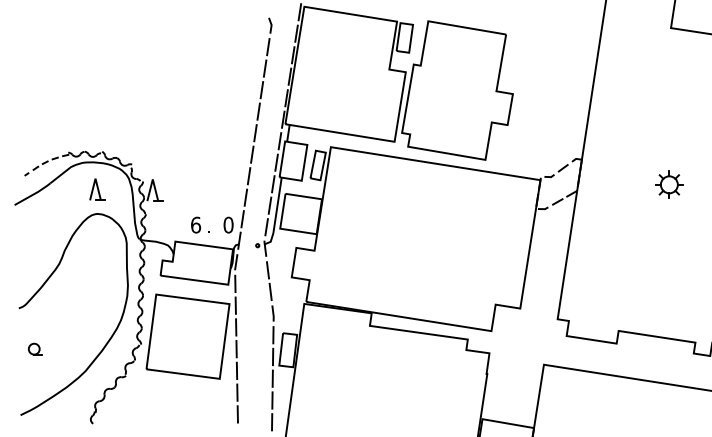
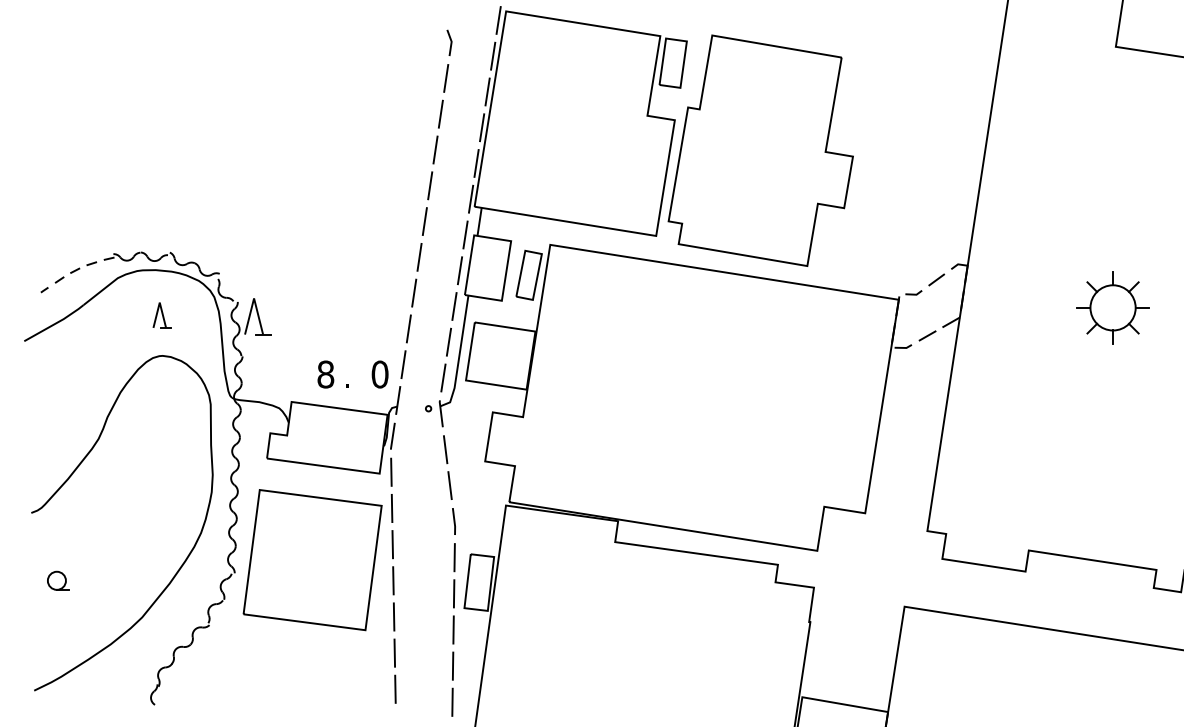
part: (669, 184) -> (1113, 306), size x1.6
part: (97, 189) -> (162, 315), size x0.7
text: (196, 224) -> (326, 373), 6 -> 8

